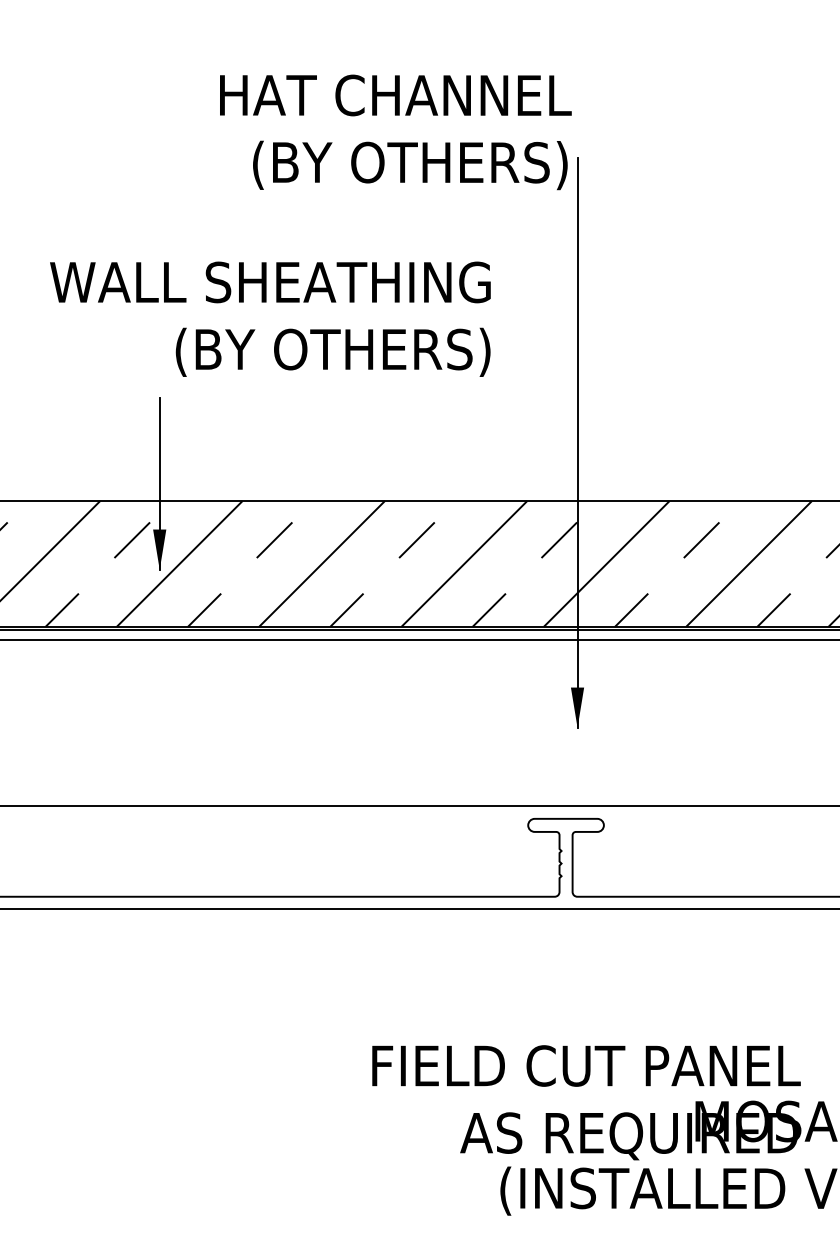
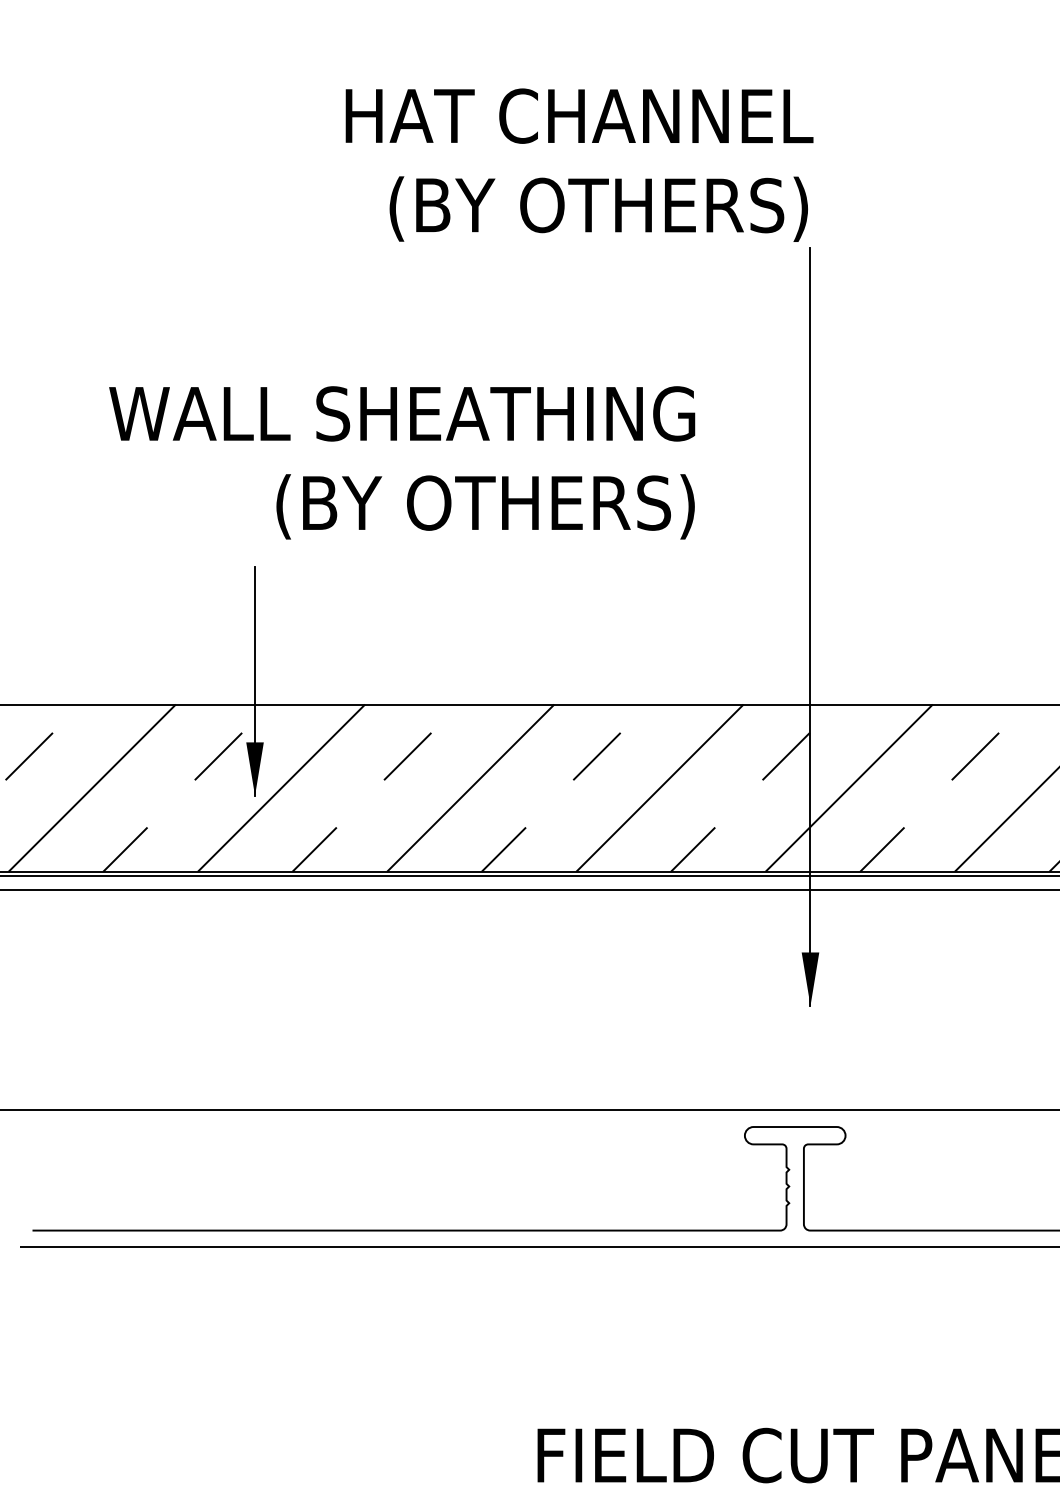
text: (395, 132) -> (579, 165), moved

